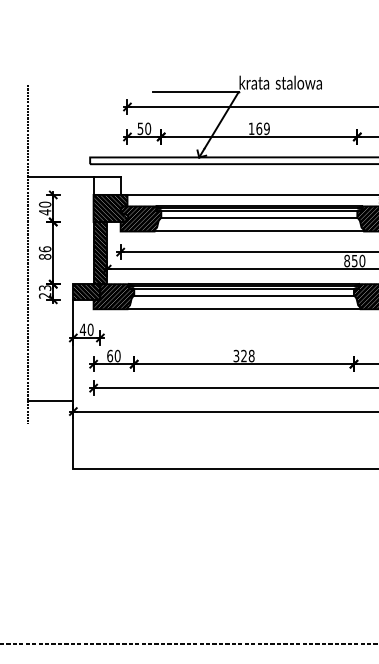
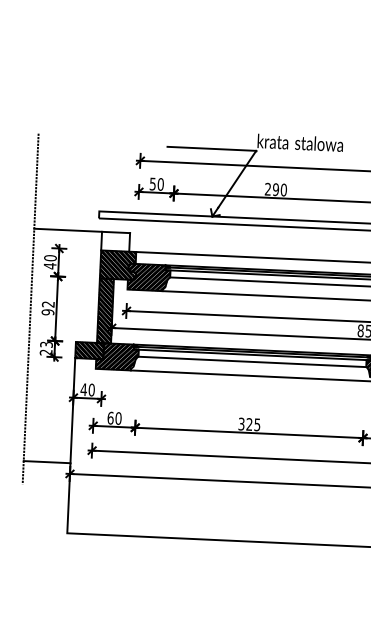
text: (258, 128) -> (275, 189), 169 -> 290
text: (44, 252) -> (47, 307), 86 -> 92
text: (251, 355) -> (257, 424), 328 -> 325

